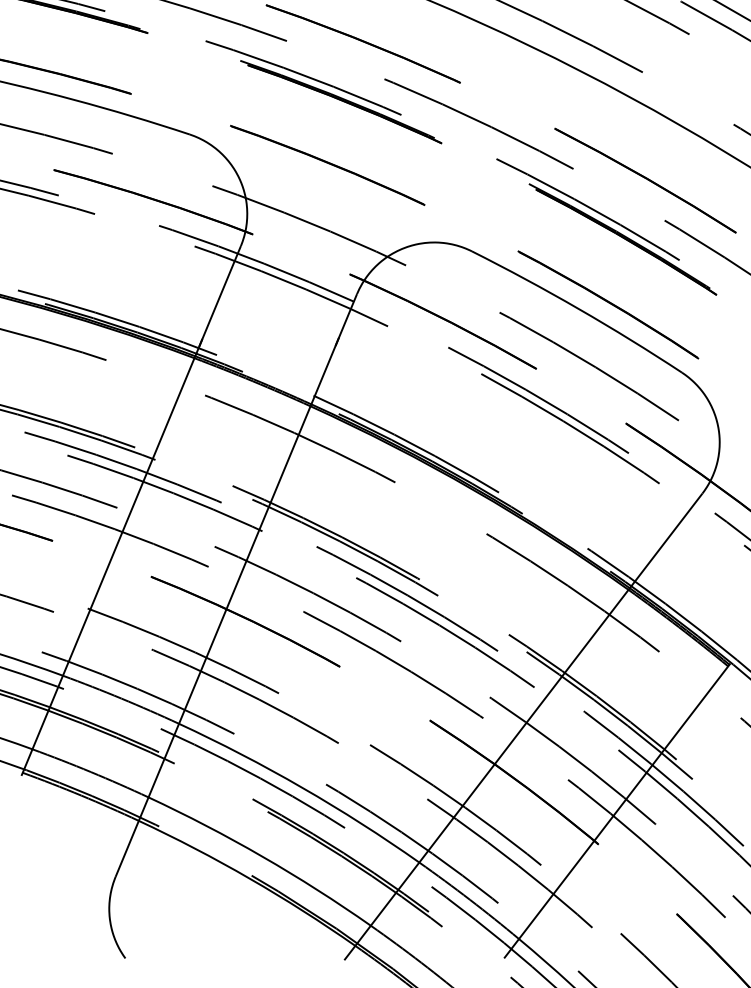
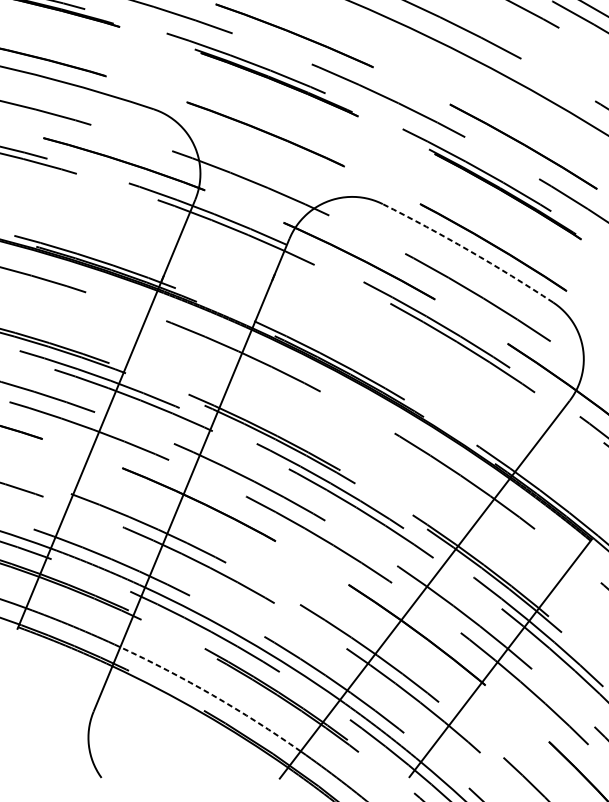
arc: (578, 308) -> (469, 250), solid -> dashed
arc: (262, 856) -> (212, 695), solid -> dashed

